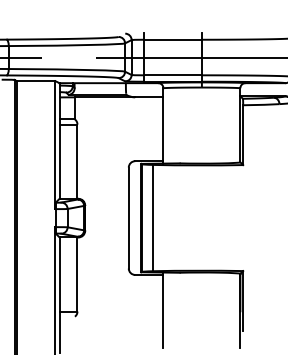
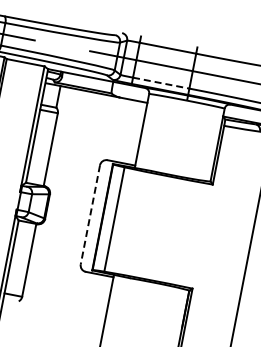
line: (173, 75) -> (161, 83), solid -> dashed
line: (128, 218) -> (90, 215), solid -> dashed

